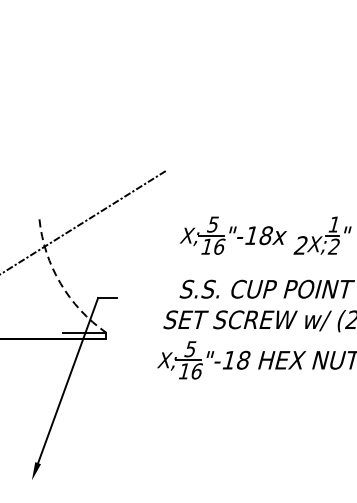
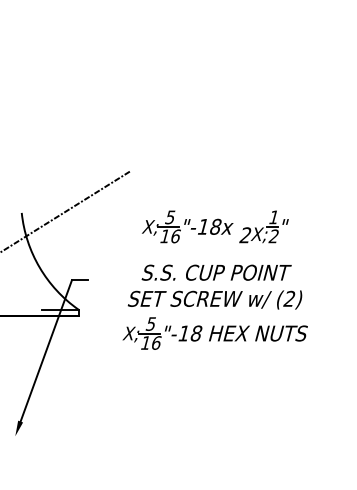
arc: (60, 283) -> (39, 267), dashed -> solid

